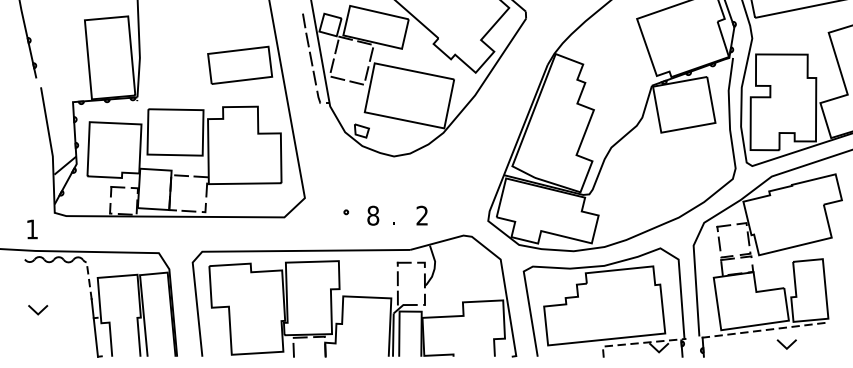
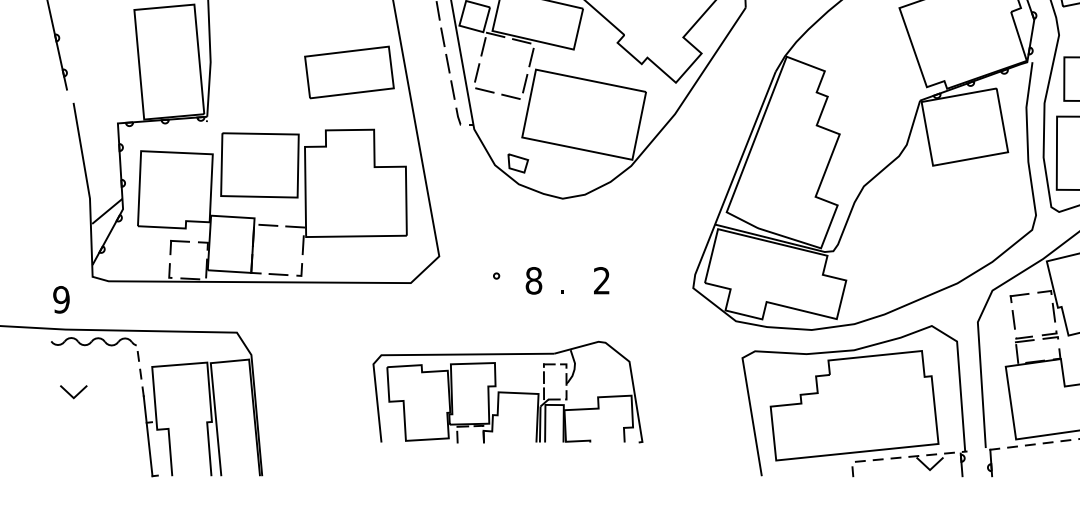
text: (32, 229) -> (61, 299), 1 -> 9
part: (354, 295) -> (507, 391), size x0.6
line: (39, 311) -> (75, 394), moved

